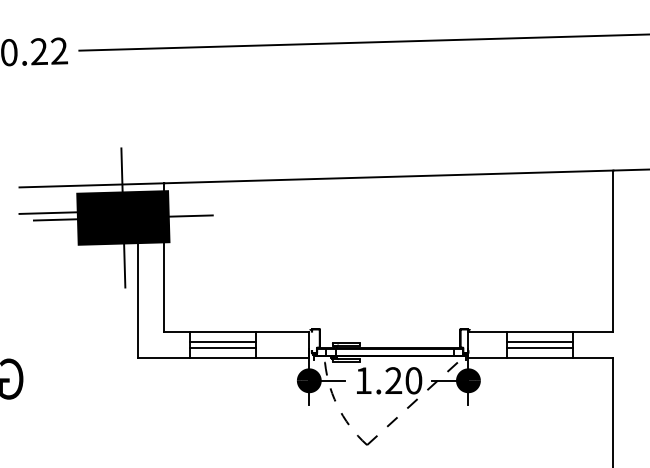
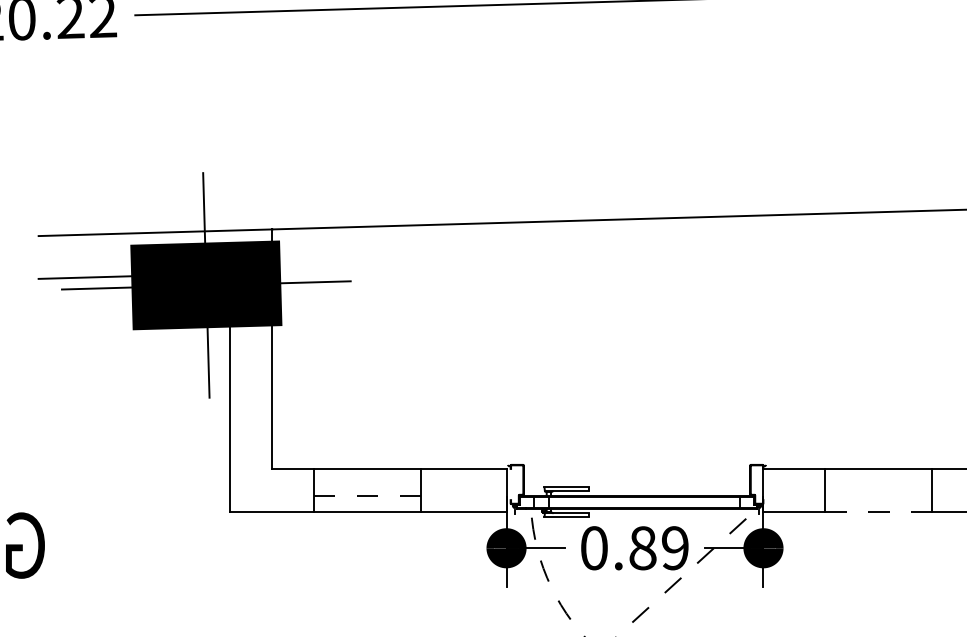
line: (222, 341) -> (366, 484), removed
line: (539, 341) -> (878, 484), removed
line: (223, 348) -> (368, 496), solid -> dashed
line: (539, 348) -> (878, 496), removed
line: (540, 358) -> (879, 512), solid -> dashed
text: (388, 380) -> (634, 547), 1.20 -> 0.89

